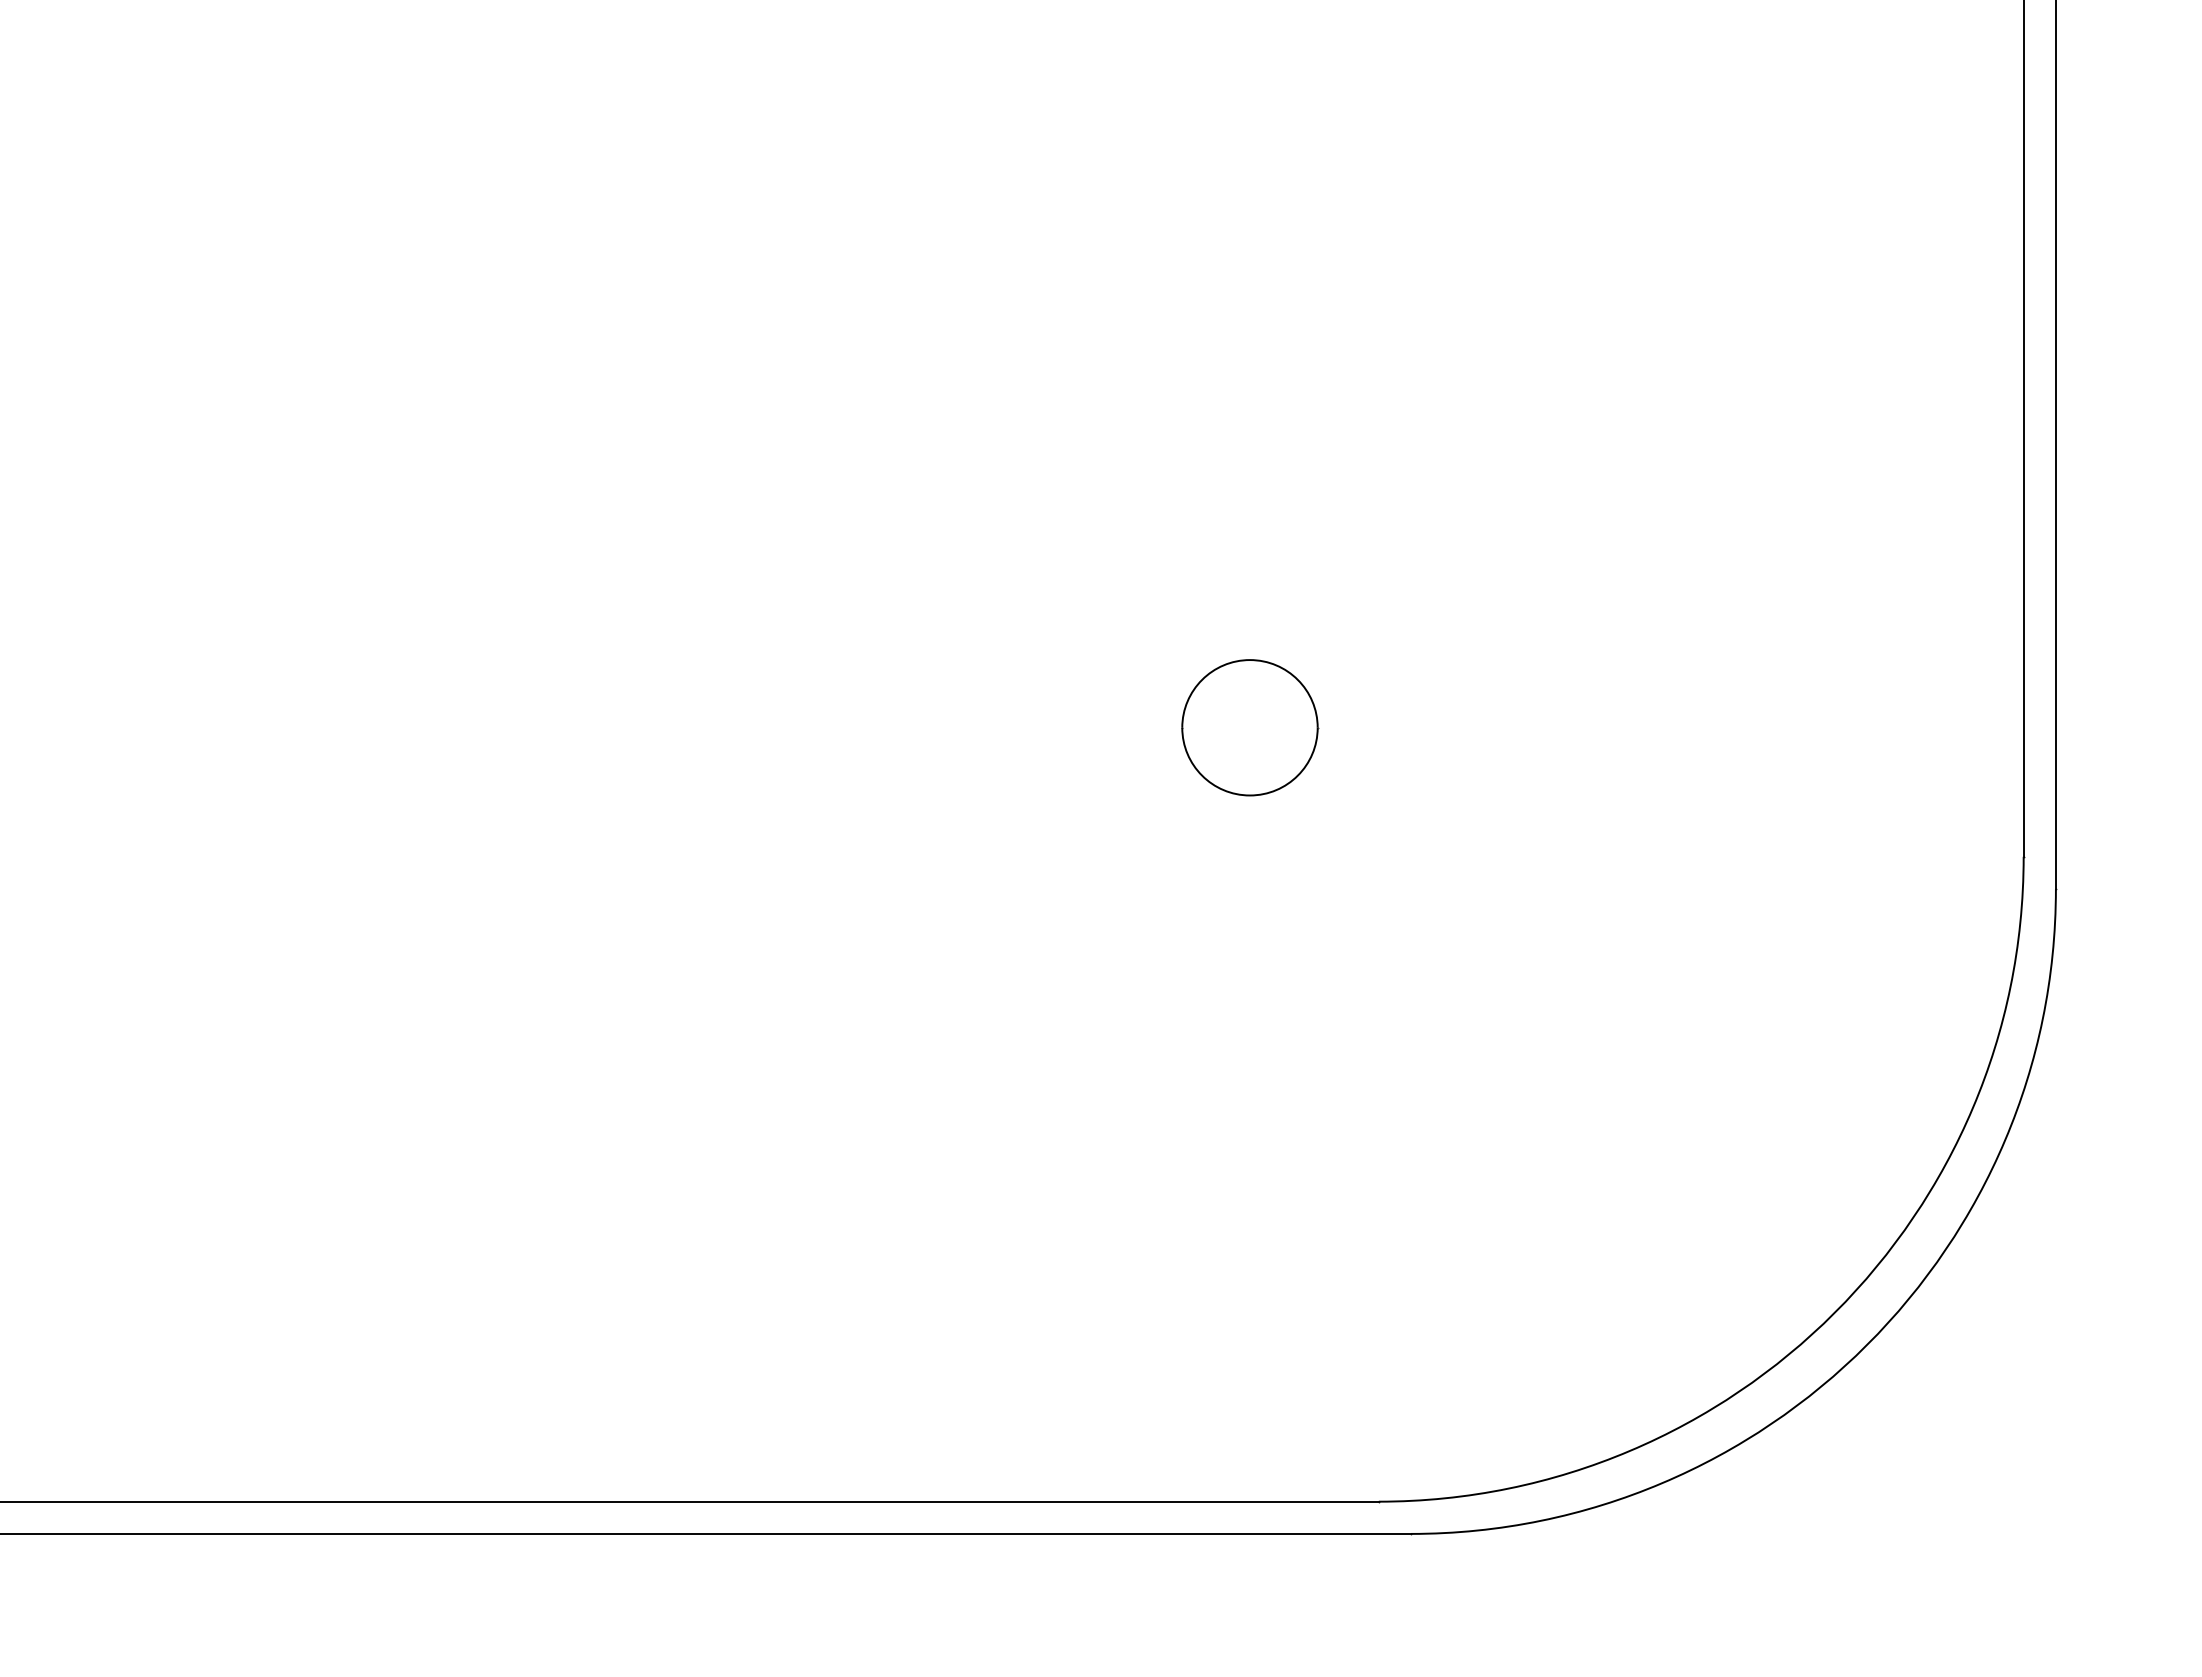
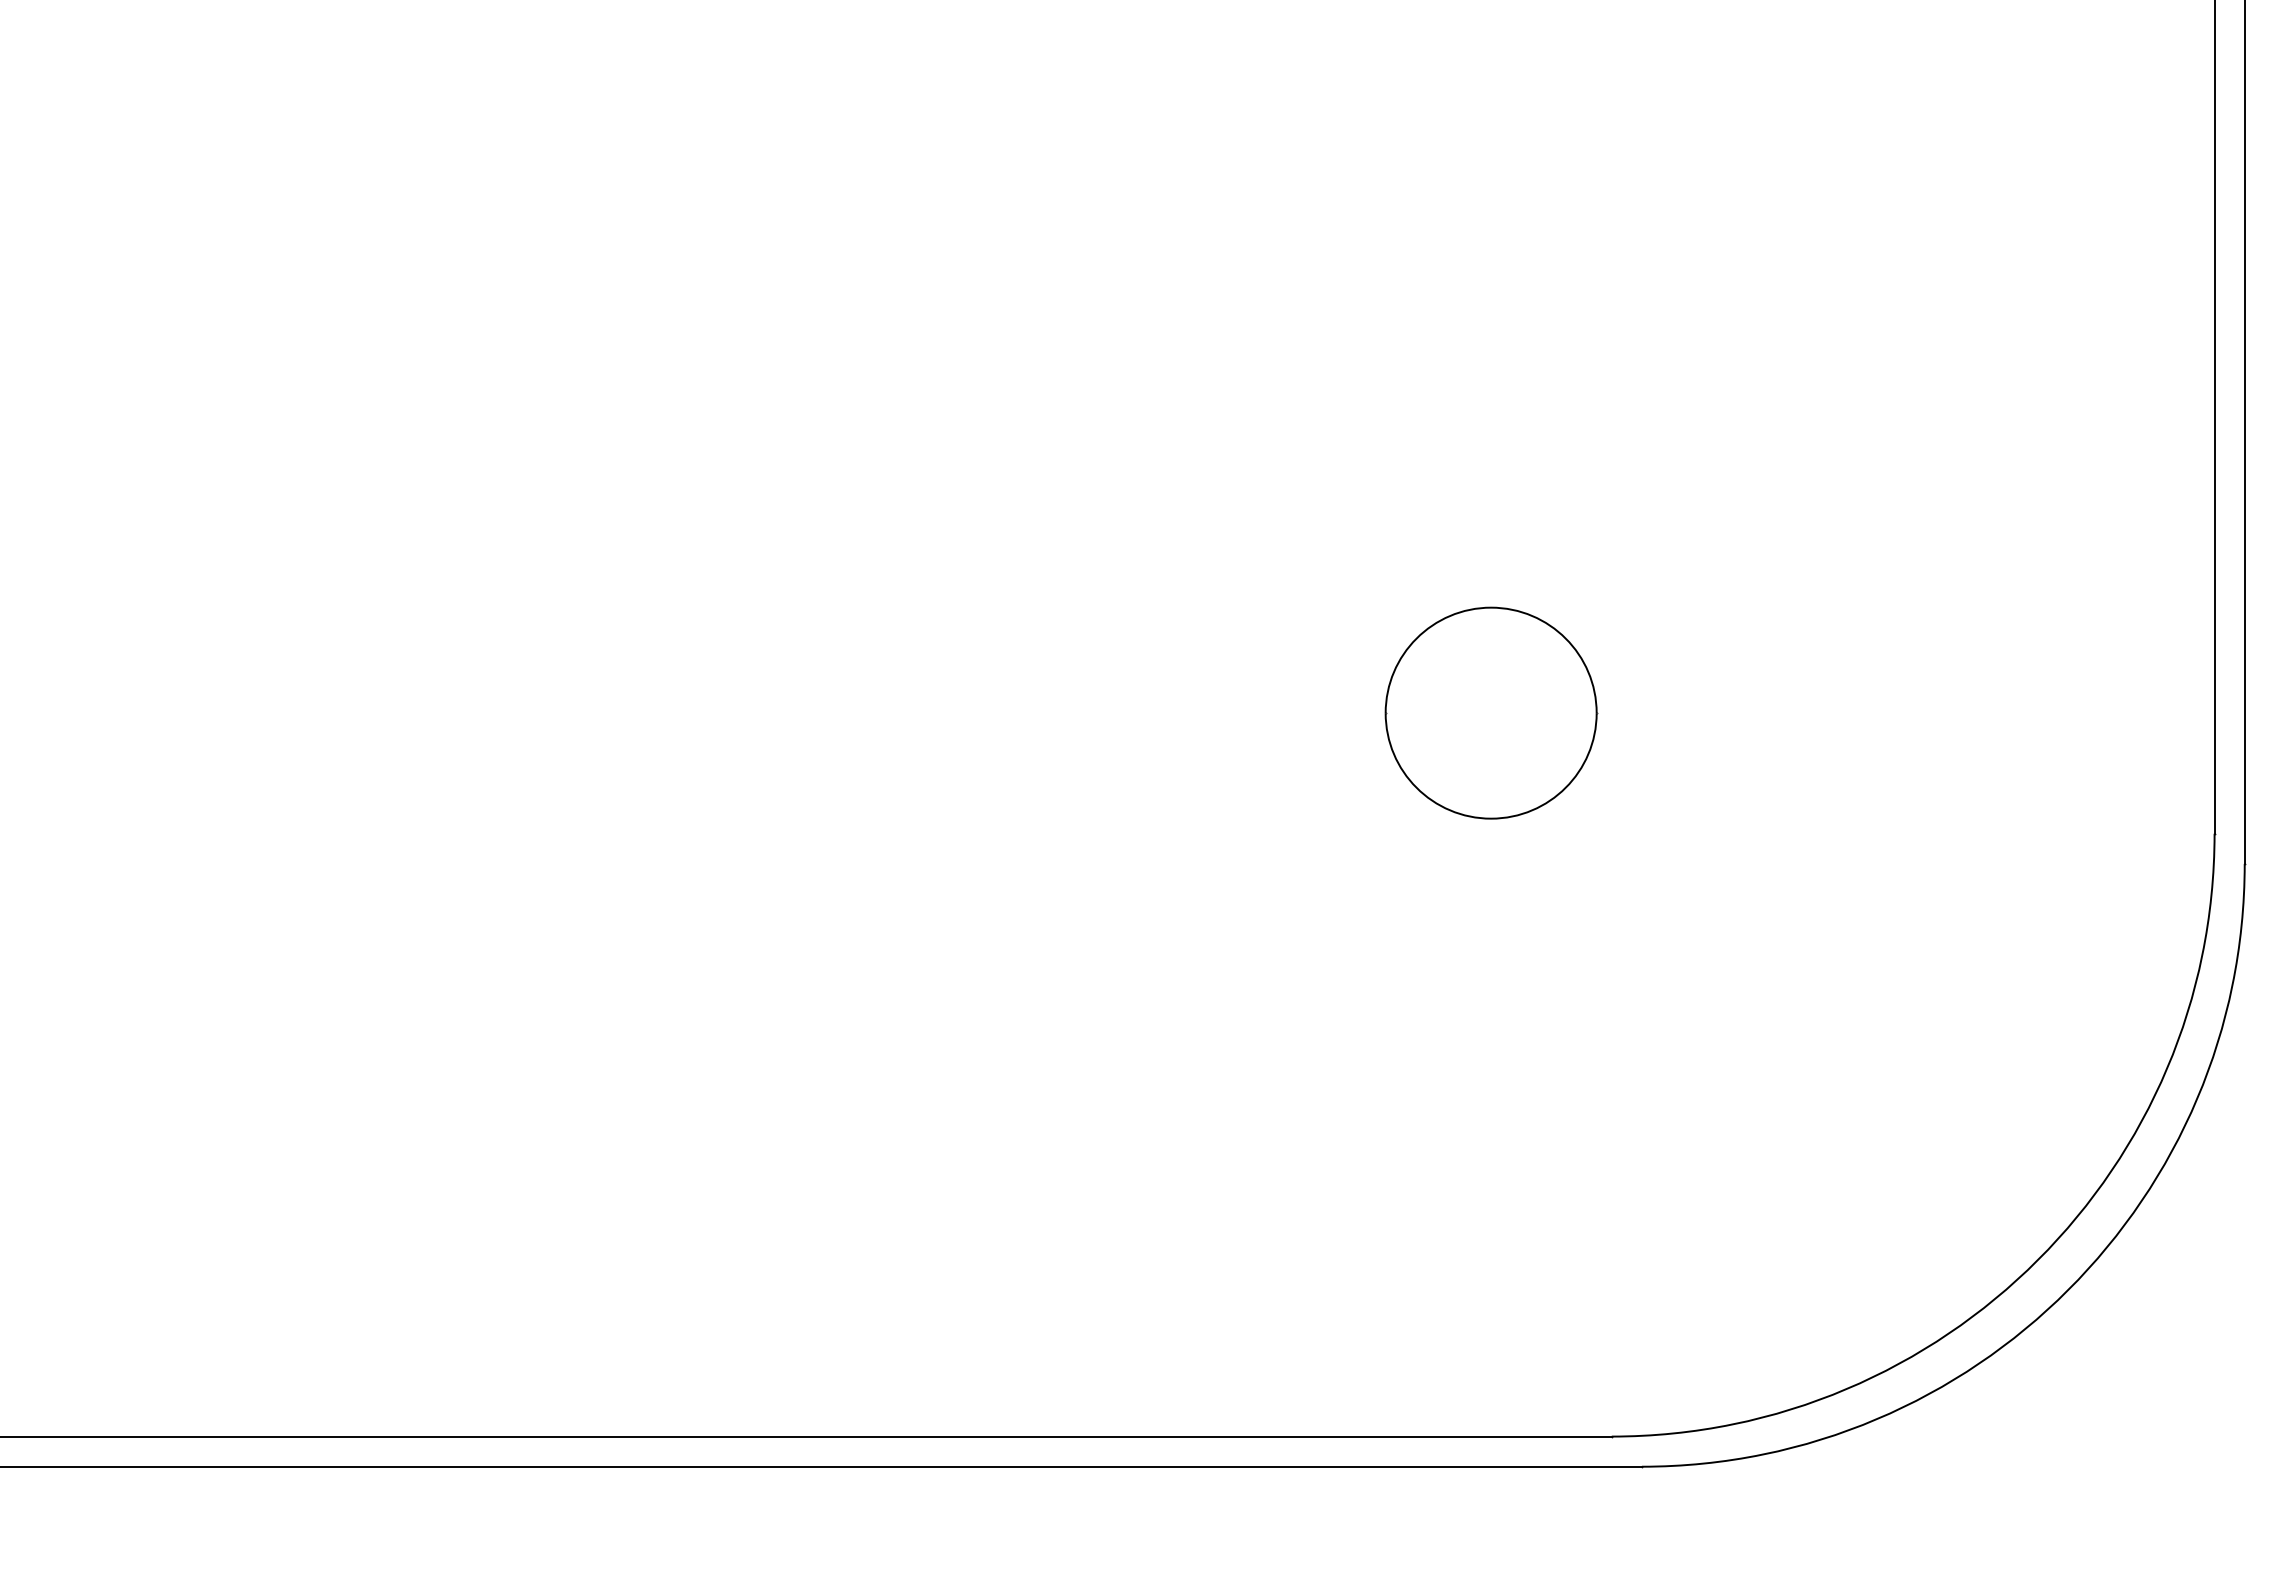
part: (1250, 727) -> (1491, 712), size x1.67

